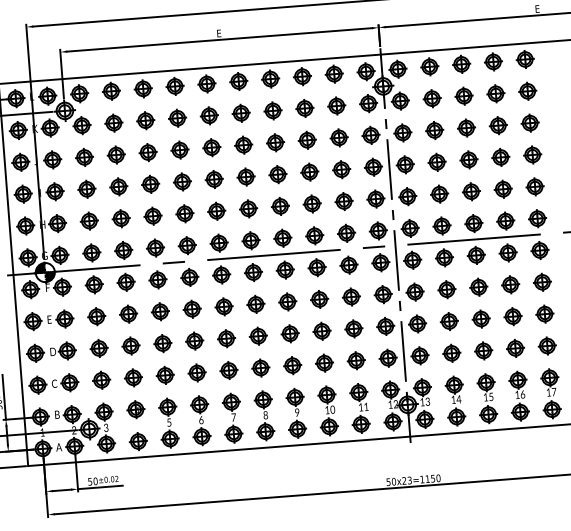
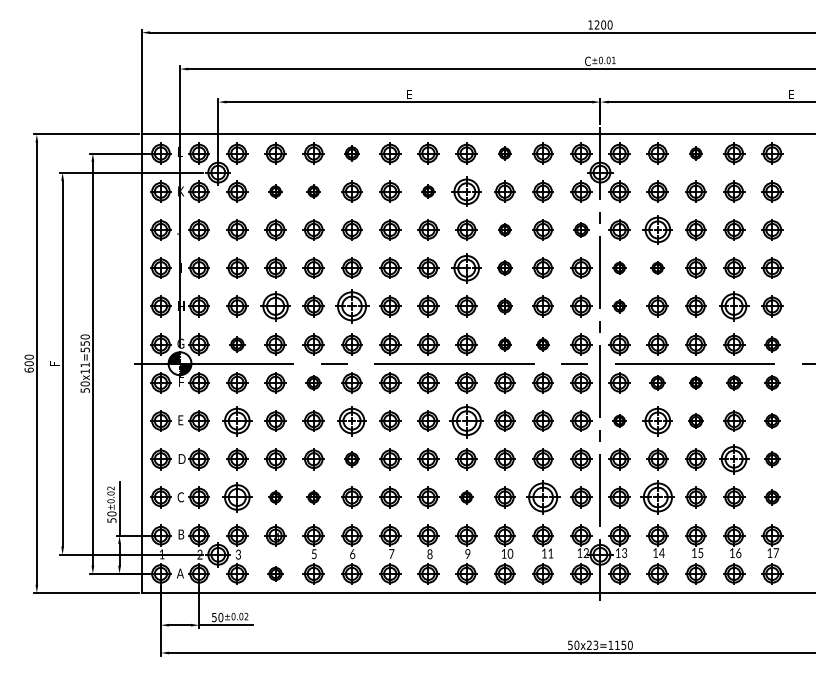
part: (461, 64) -> (695, 153), size x0.6
part: (302, 76) -> (504, 153), size x0.6
part: (174, 86) -> (351, 153), size x0.7
part: (272, 110) -> (466, 191), size x1.4
part: (241, 113) -> (428, 191), size x0.6
part: (145, 120) -> (313, 191), size x0.6
part: (113, 122) -> (275, 191), size x0.6
part: (434, 130) -> (657, 229), size x1.4
part: (371, 135) -> (581, 229), size x0.7
part: (307, 139) -> (504, 229), size x0.6
part: (436, 161) -> (657, 267), size x0.6
part: (405, 164) -> (619, 267), size x0.6
part: (309, 171) -> (504, 267), size x0.7
part: (277, 174) -> (466, 267), size x1.4
part: (503, 189) -> (734, 306), size x1.4
part: (407, 196) -> (619, 306), size x0.6
part: (311, 204) -> (504, 306), size x0.7
part: (184, 213) -> (351, 306), size x1.6
part: (121, 218) -> (275, 306), size x1.4
part: (537, 218) -> (772, 344), size x0.7
part: (346, 233) -> (542, 344), size x0.6
part: (314, 235) -> (504, 344), size x0.6
part: (540, 250) -> (772, 382), size x0.7
part: (91, 252) -> (237, 344), size x0.7
part: (508, 252) -> (734, 382), size x0.7
part: (475, 255) -> (695, 382), size x0.6
part: (444, 257) -> (657, 382), size x0.7
part: (157, 279) -> (313, 382), size x0.7
part: (542, 281) -> (772, 420), size x0.7
part: (478, 286) -> (695, 420), size x0.7
part: (446, 289) -> (657, 420), size x1.4
part: (415, 291) -> (619, 420), size x0.6
part: (287, 301) -> (466, 420), size x1.6
part: (191, 308) -> (351, 420), size x1.4
part: (545, 314) -> (772, 459), size x0.7
part: (96, 316) -> (237, 420), size x1.4
part: (513, 316) -> (734, 459), size x1.4
part: (194, 341) -> (351, 459), size x0.7
part: (547, 346) -> (772, 497), size x0.7
part: (451, 353) -> (657, 497), size x1.6
part: (355, 360) -> (542, 497), size x1.6
part: (292, 365) -> (466, 497), size x0.6
part: (165, 375) -> (313, 497), size x0.6
part: (133, 377) -> (275, 497), size x0.6
part: (101, 380) -> (237, 497), size x1.4
part: (138, 441) -> (275, 573), size x0.7

